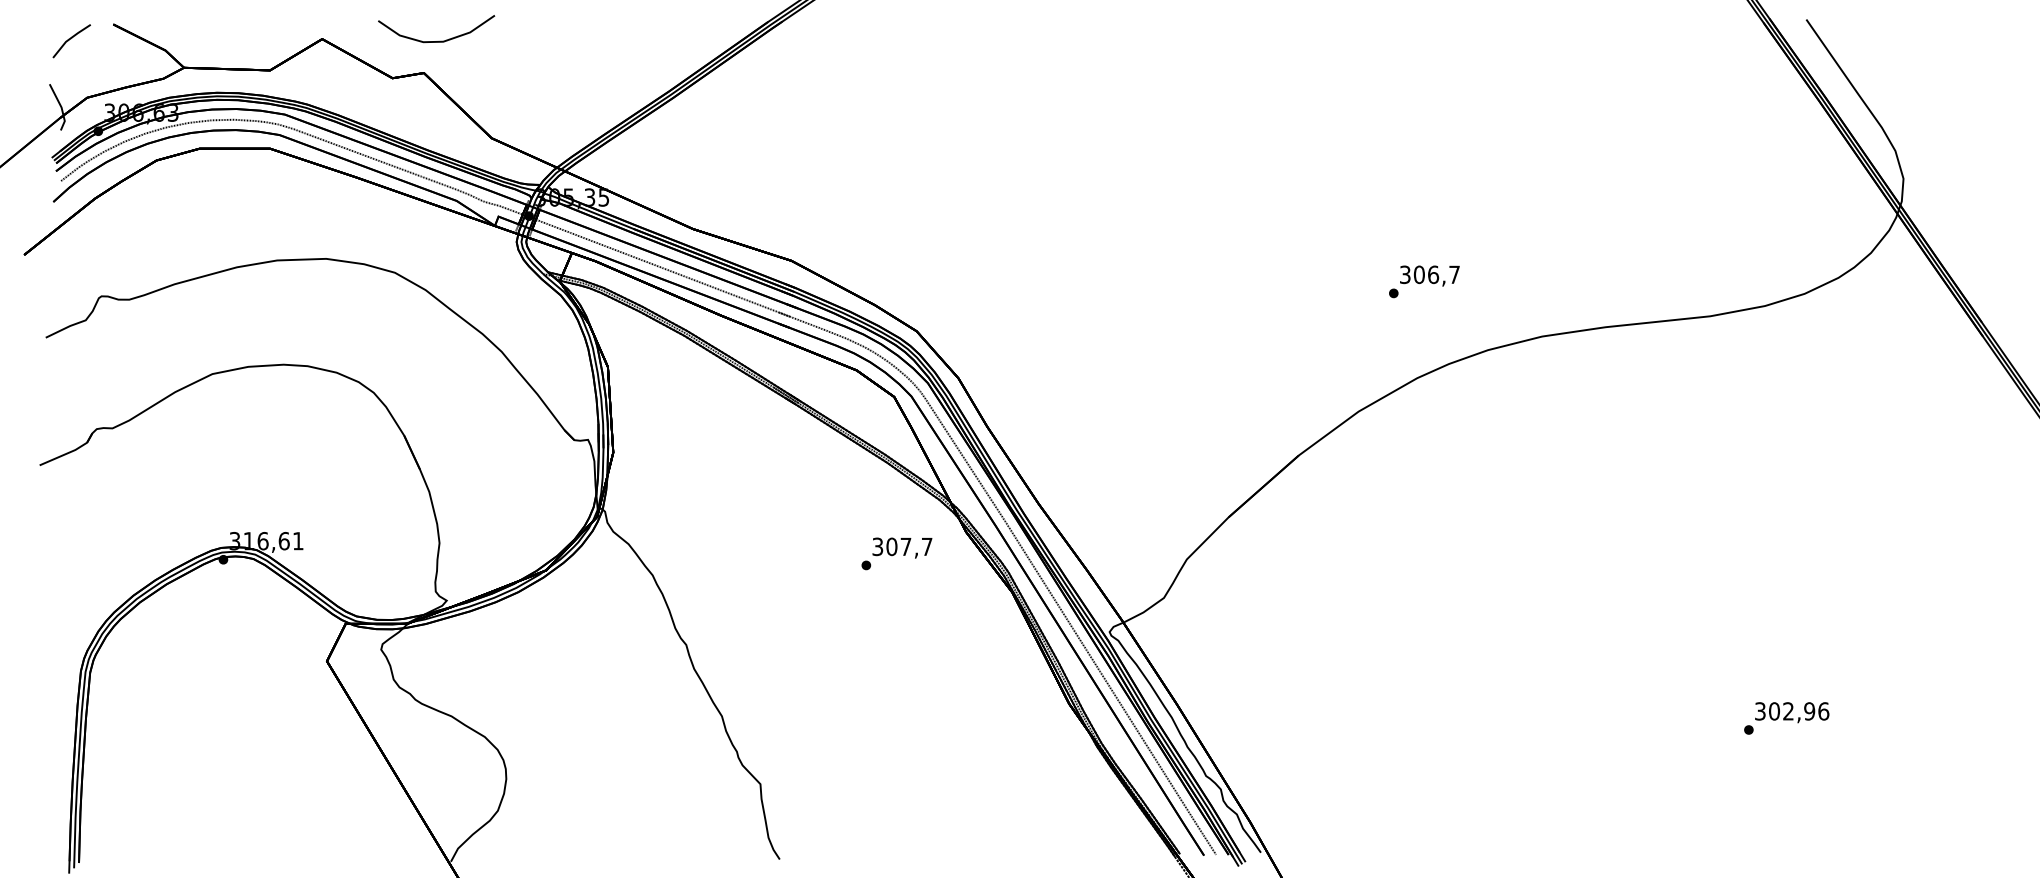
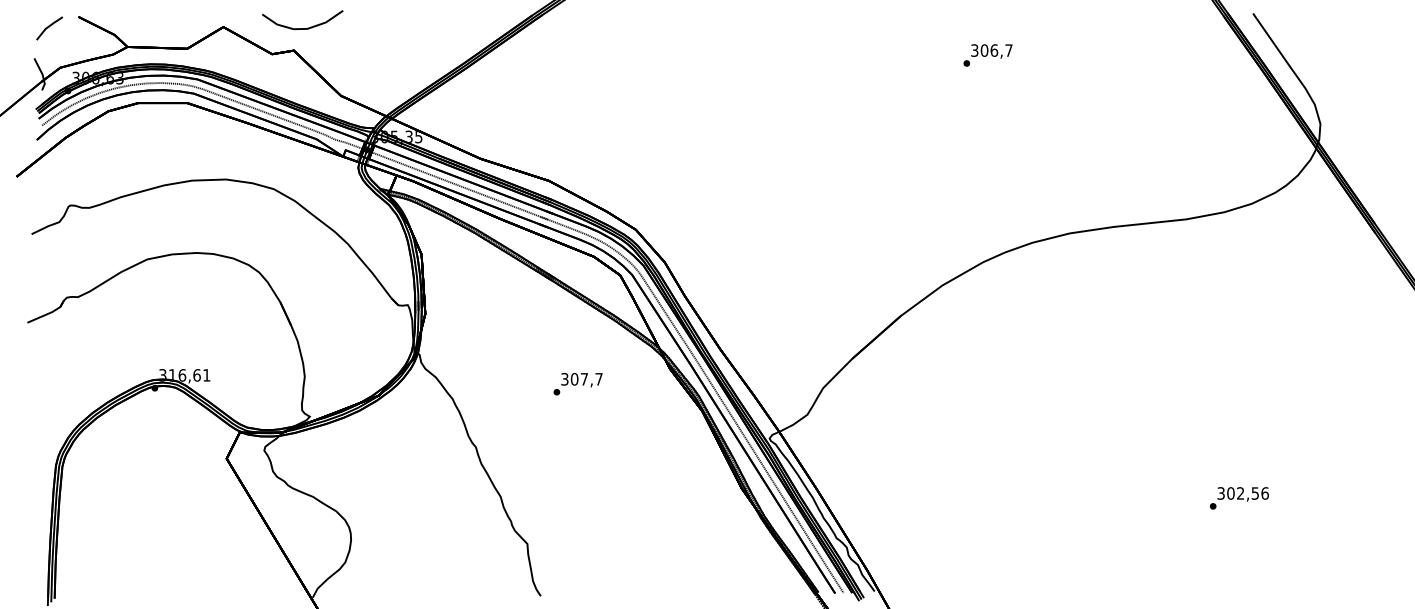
text: (1423, 281) -> (987, 55), moved
text: (896, 554) -> (577, 384), moved
text: (1809, 711) -> (1255, 493), 302,96 -> 302,56

